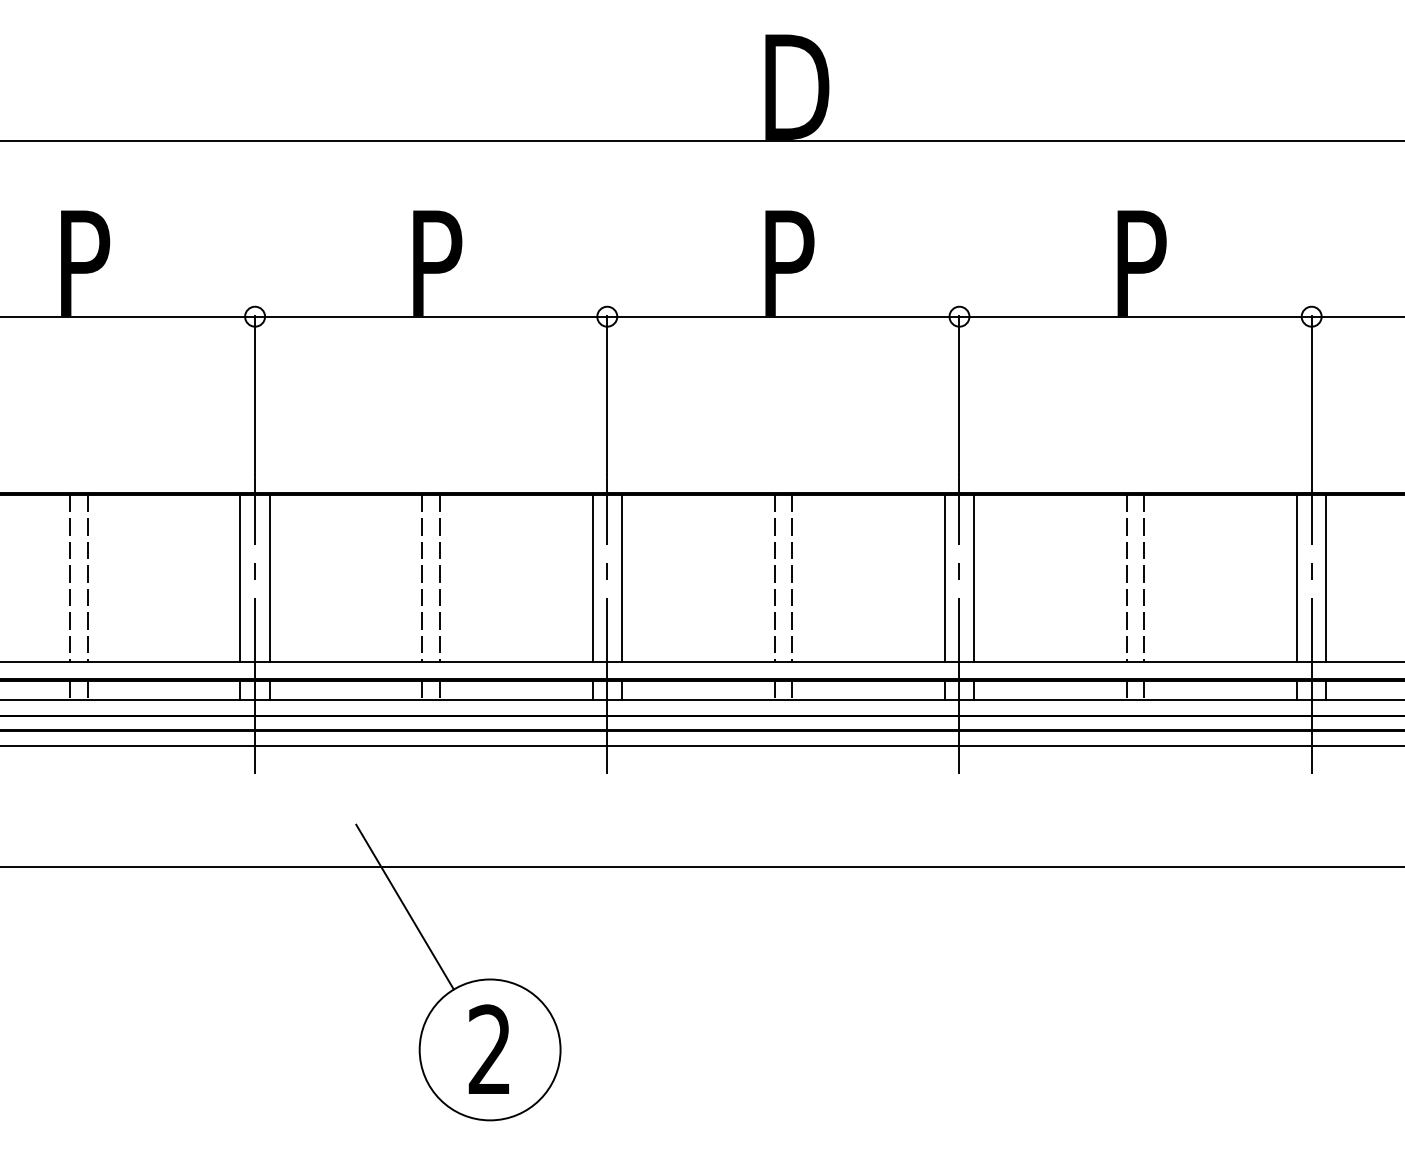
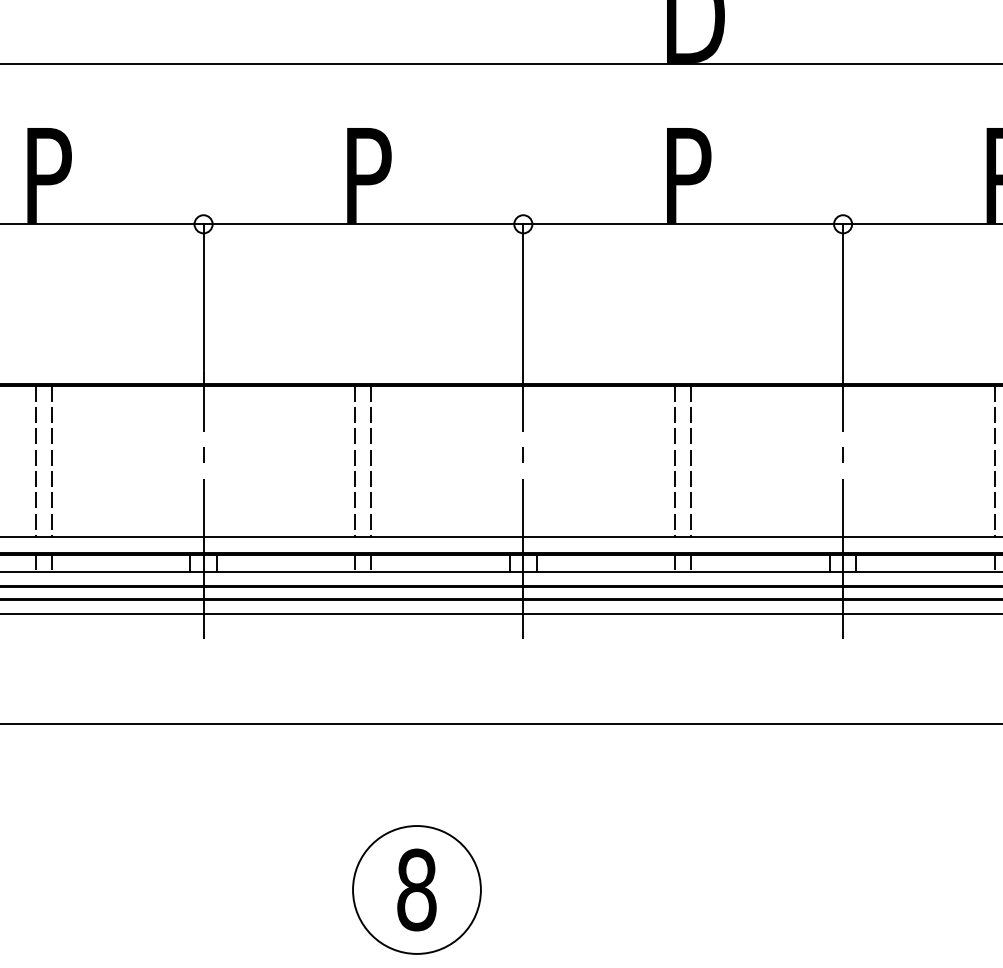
line: (240, 577) -> (190, 461), removed
line: (269, 577) -> (216, 461), removed
line: (592, 577) -> (509, 461), removed
line: (621, 577) -> (536, 461), removed
line: (944, 577) -> (829, 461), removed
line: (974, 577) -> (856, 461), removed
line: (404, 906) -> (339, 759), removed
text: (489, 1049) -> (416, 889), 2 -> 8

